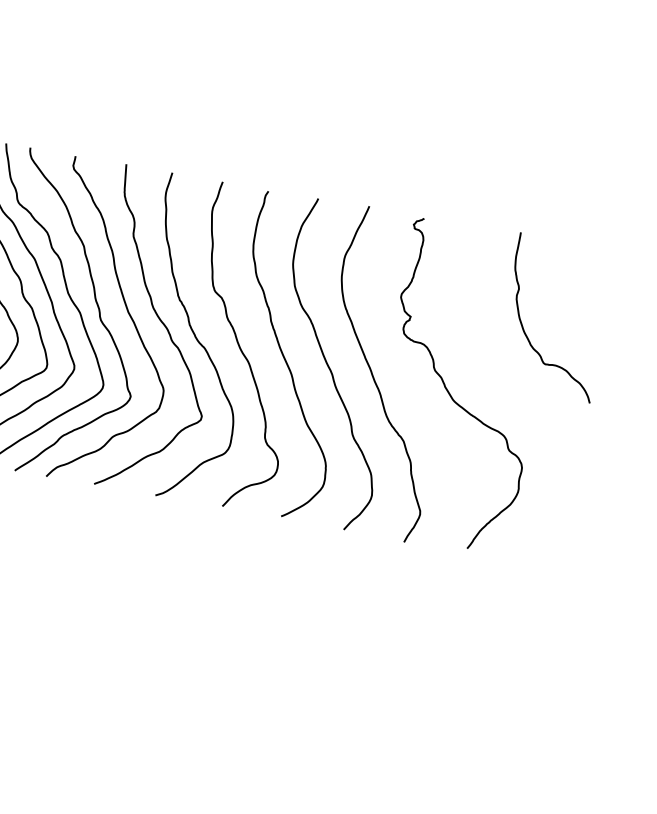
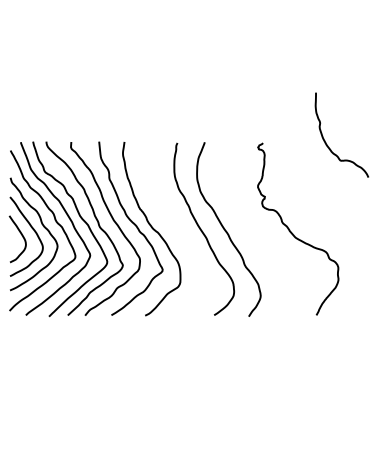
curve: (524, 326) -> (326, 142), moved
curve: (241, 346) -> (177, 228), removed
curve: (375, 375) -> (251, 231), removed

